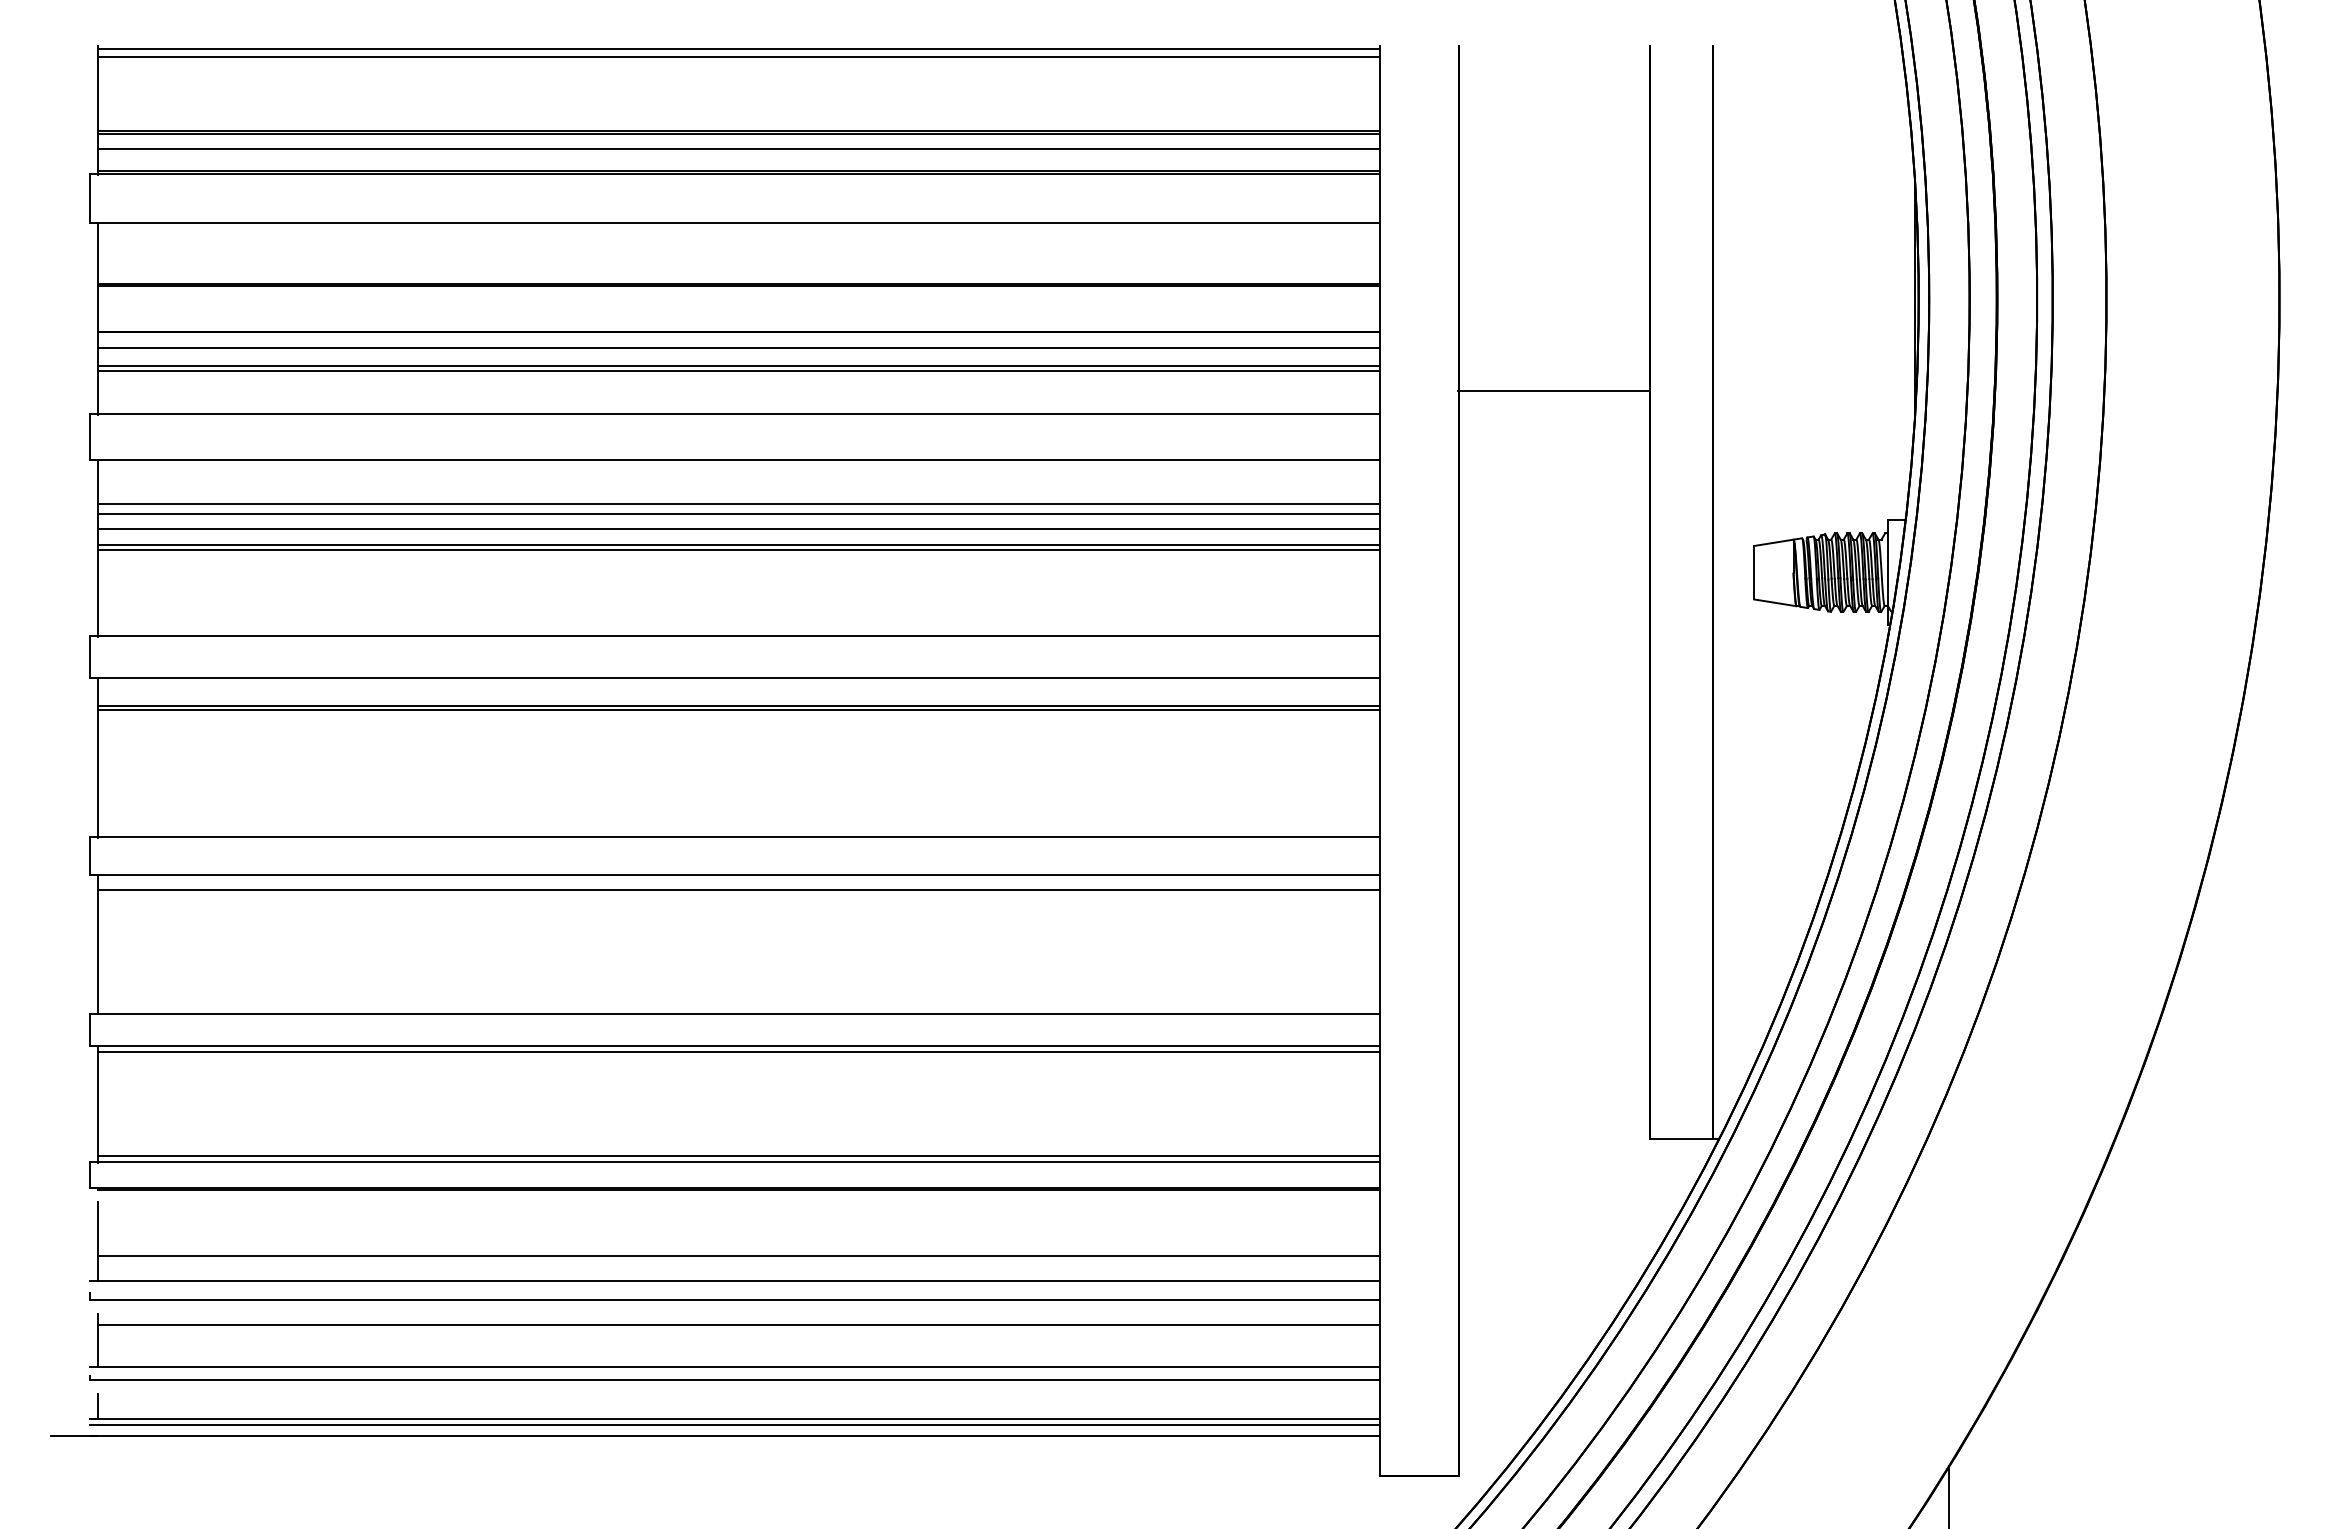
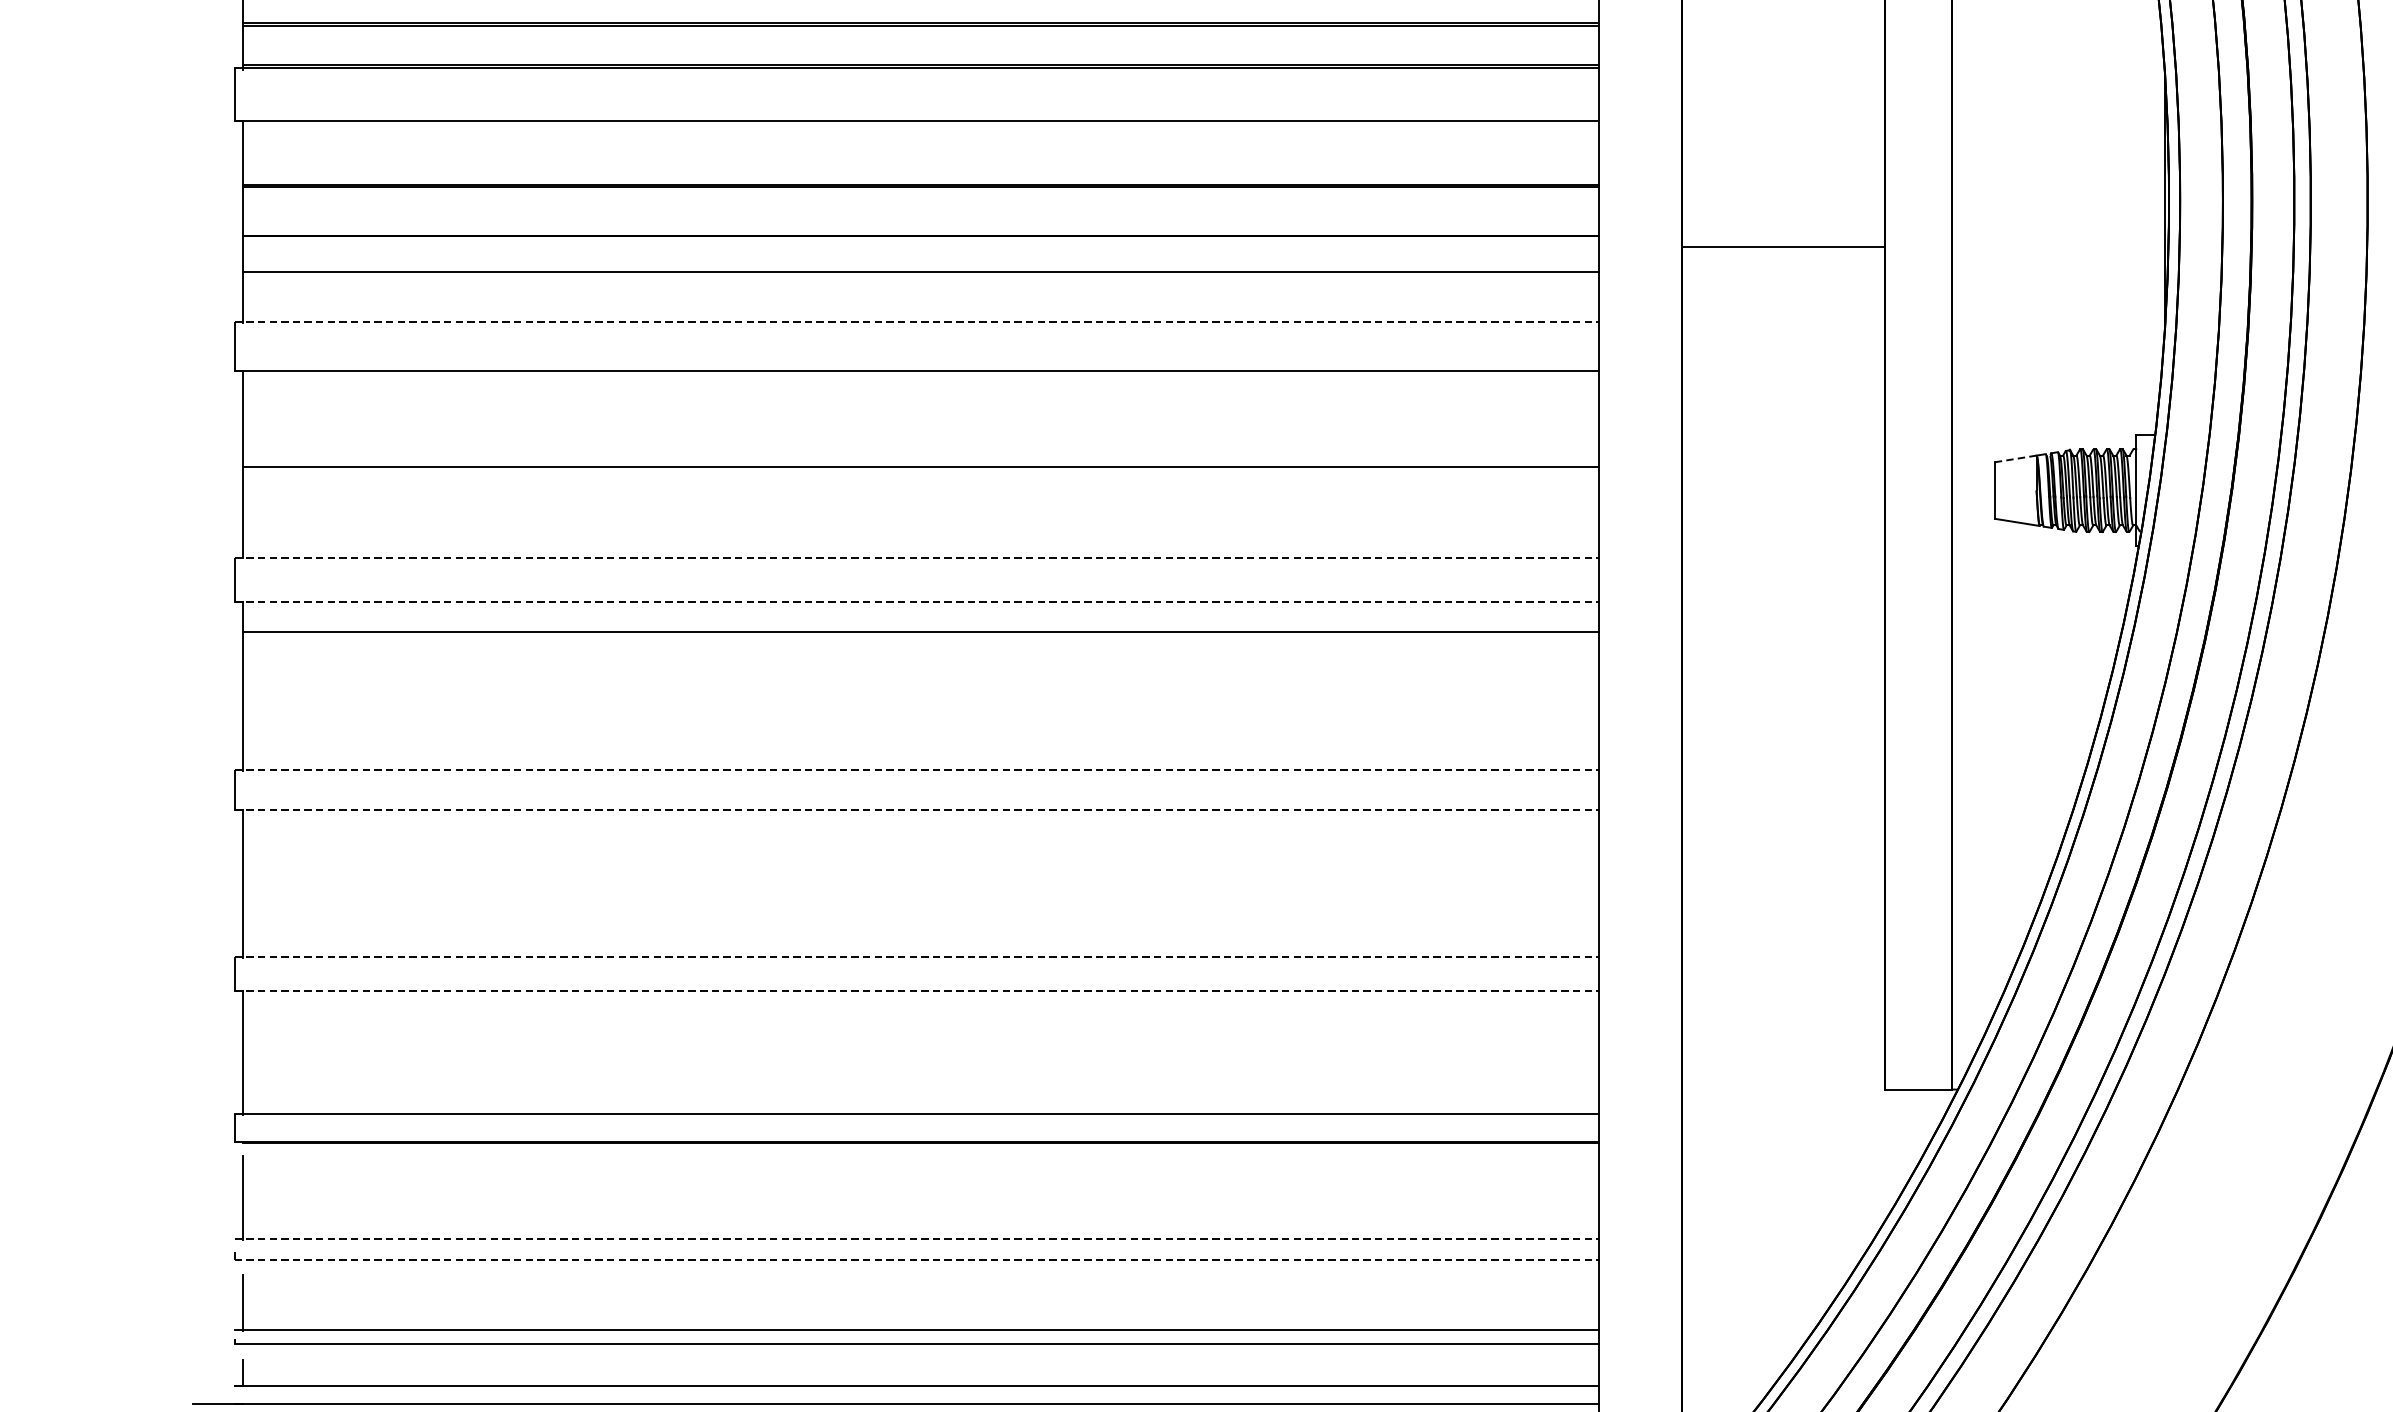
line: (738, 149) -> (920, 42), removed
line: (738, 347) -> (920, 252), removed
line: (738, 370) -> (920, 276), removed
line: (1554, 391) -> (1783, 246), moved
line: (735, 413) -> (917, 322), solid -> dashed
line: (738, 503) -> (920, 417), removed
line: (738, 513) -> (920, 427), removed
line: (738, 529) -> (920, 444), removed
line: (1773, 542) -> (2015, 458), solid -> dashed
line: (738, 545) -> (920, 461), removed
line: (735, 636) -> (917, 558), solid -> dashed
line: (735, 678) -> (917, 602), solid -> dashed
line: (738, 709) -> (920, 635), removed
line: (735, 837) -> (917, 770), solid -> dashed
line: (735, 874) -> (917, 809), solid -> dashed
line: (738, 890) -> (920, 826), removed
line: (735, 1013) -> (917, 956), solid -> dashed
line: (735, 1045) -> (917, 990), solid -> dashed
line: (738, 1052) -> (920, 998), removed
line: (738, 1155) -> (920, 1107), removed
line: (738, 1256) -> (920, 1213), removed
line: (735, 1280) -> (917, 1239), solid -> dashed
line: (735, 1300) -> (917, 1260), solid -> dashed
line: (738, 1324) -> (920, 1285), removed
line: (734, 1425) -> (916, 1392), removed

